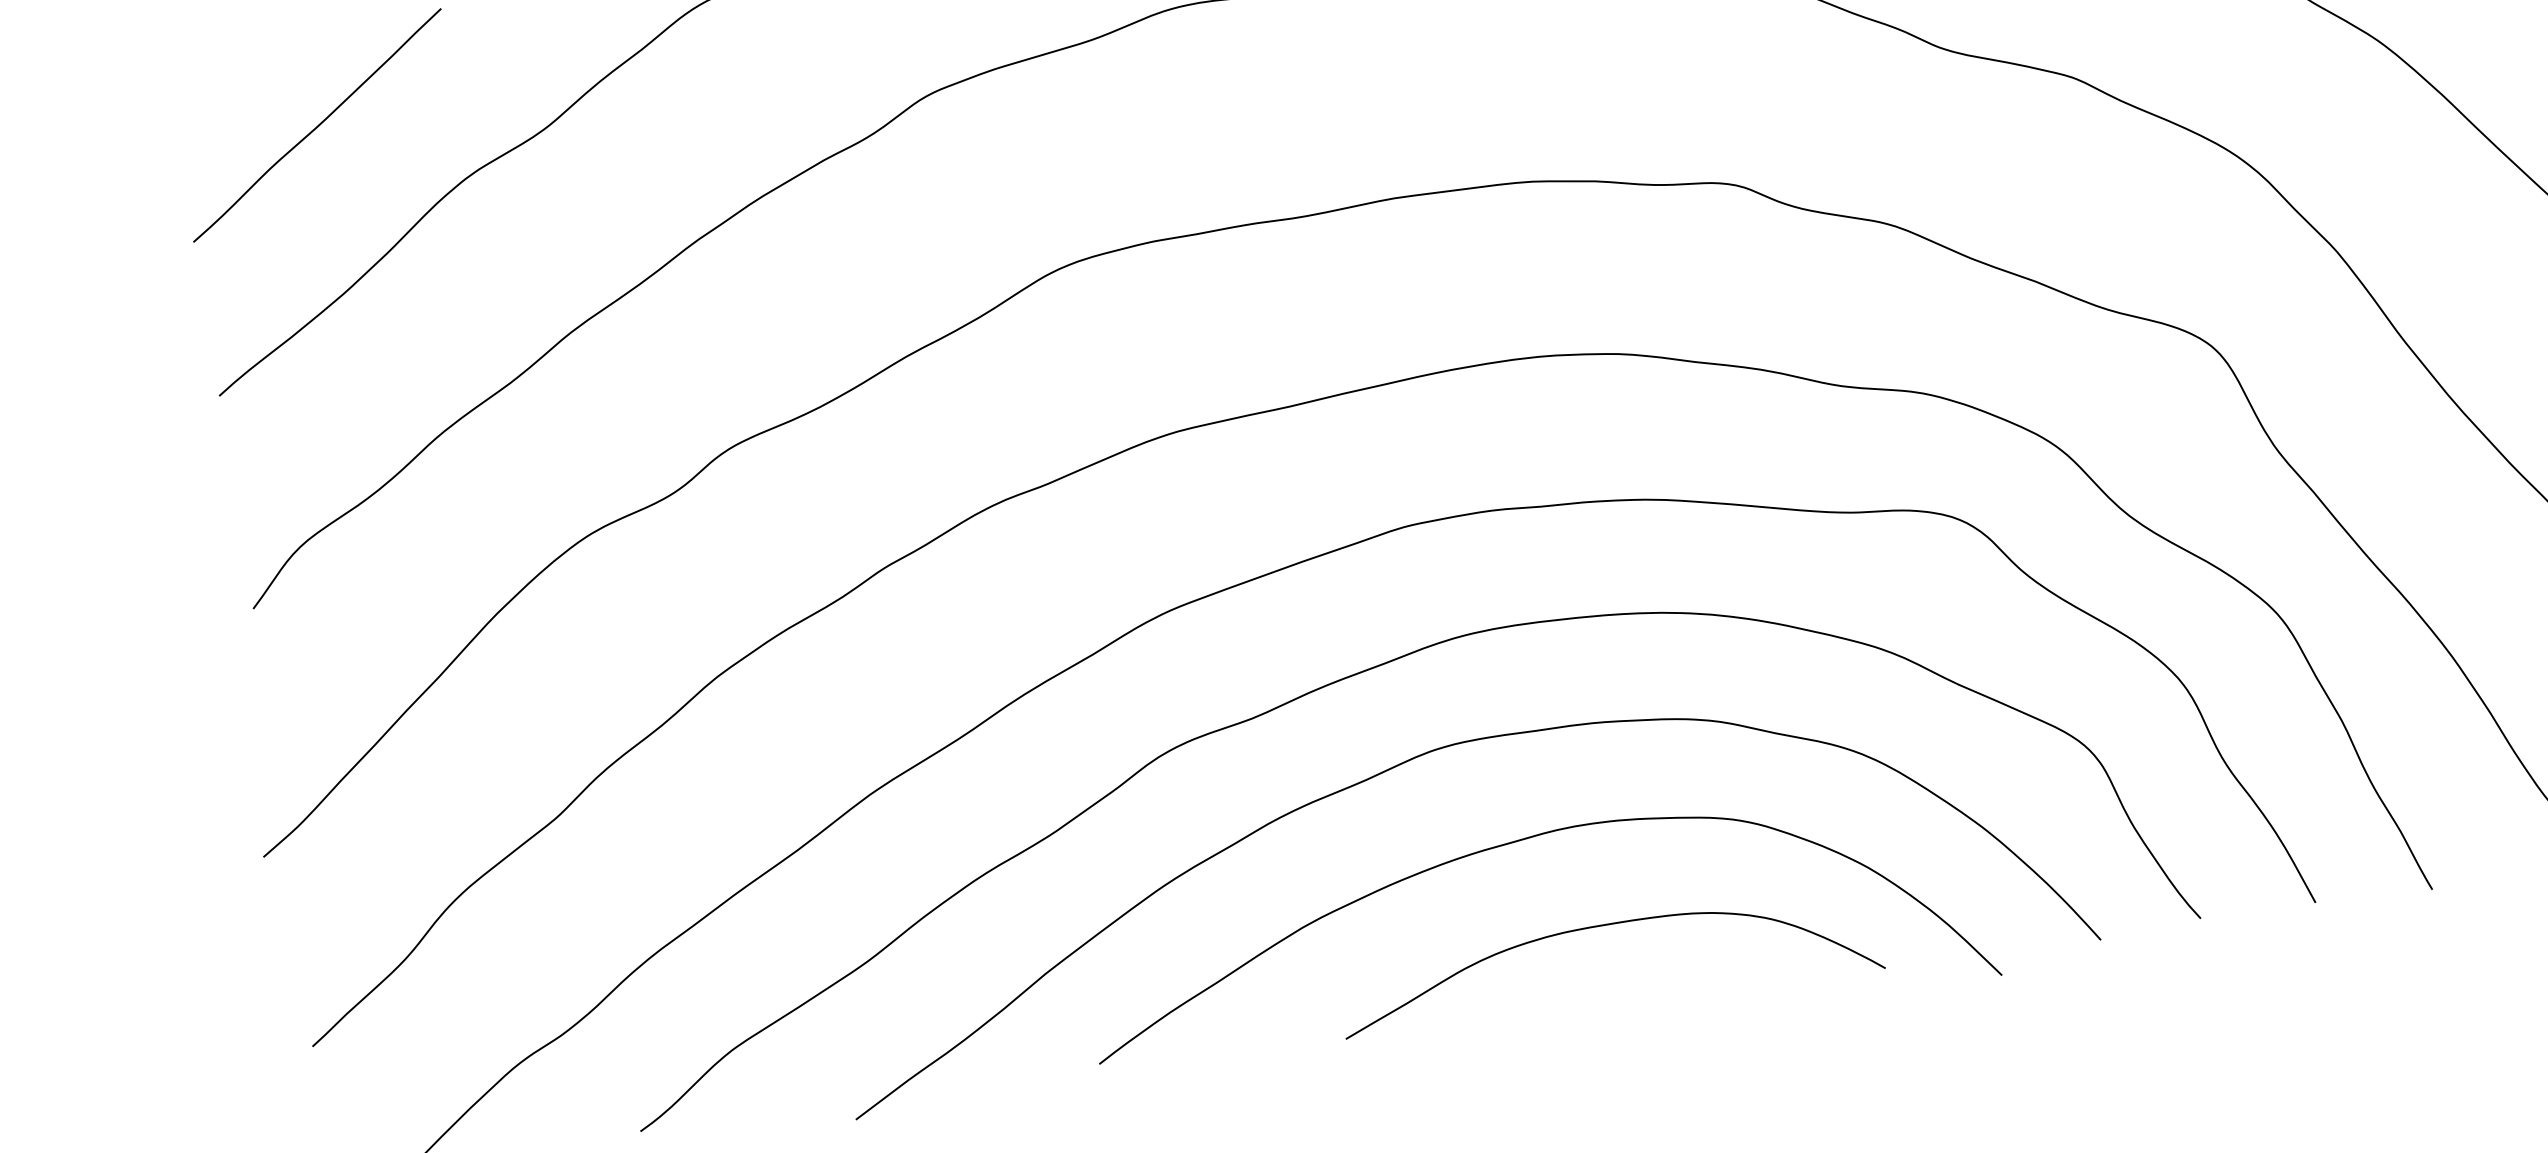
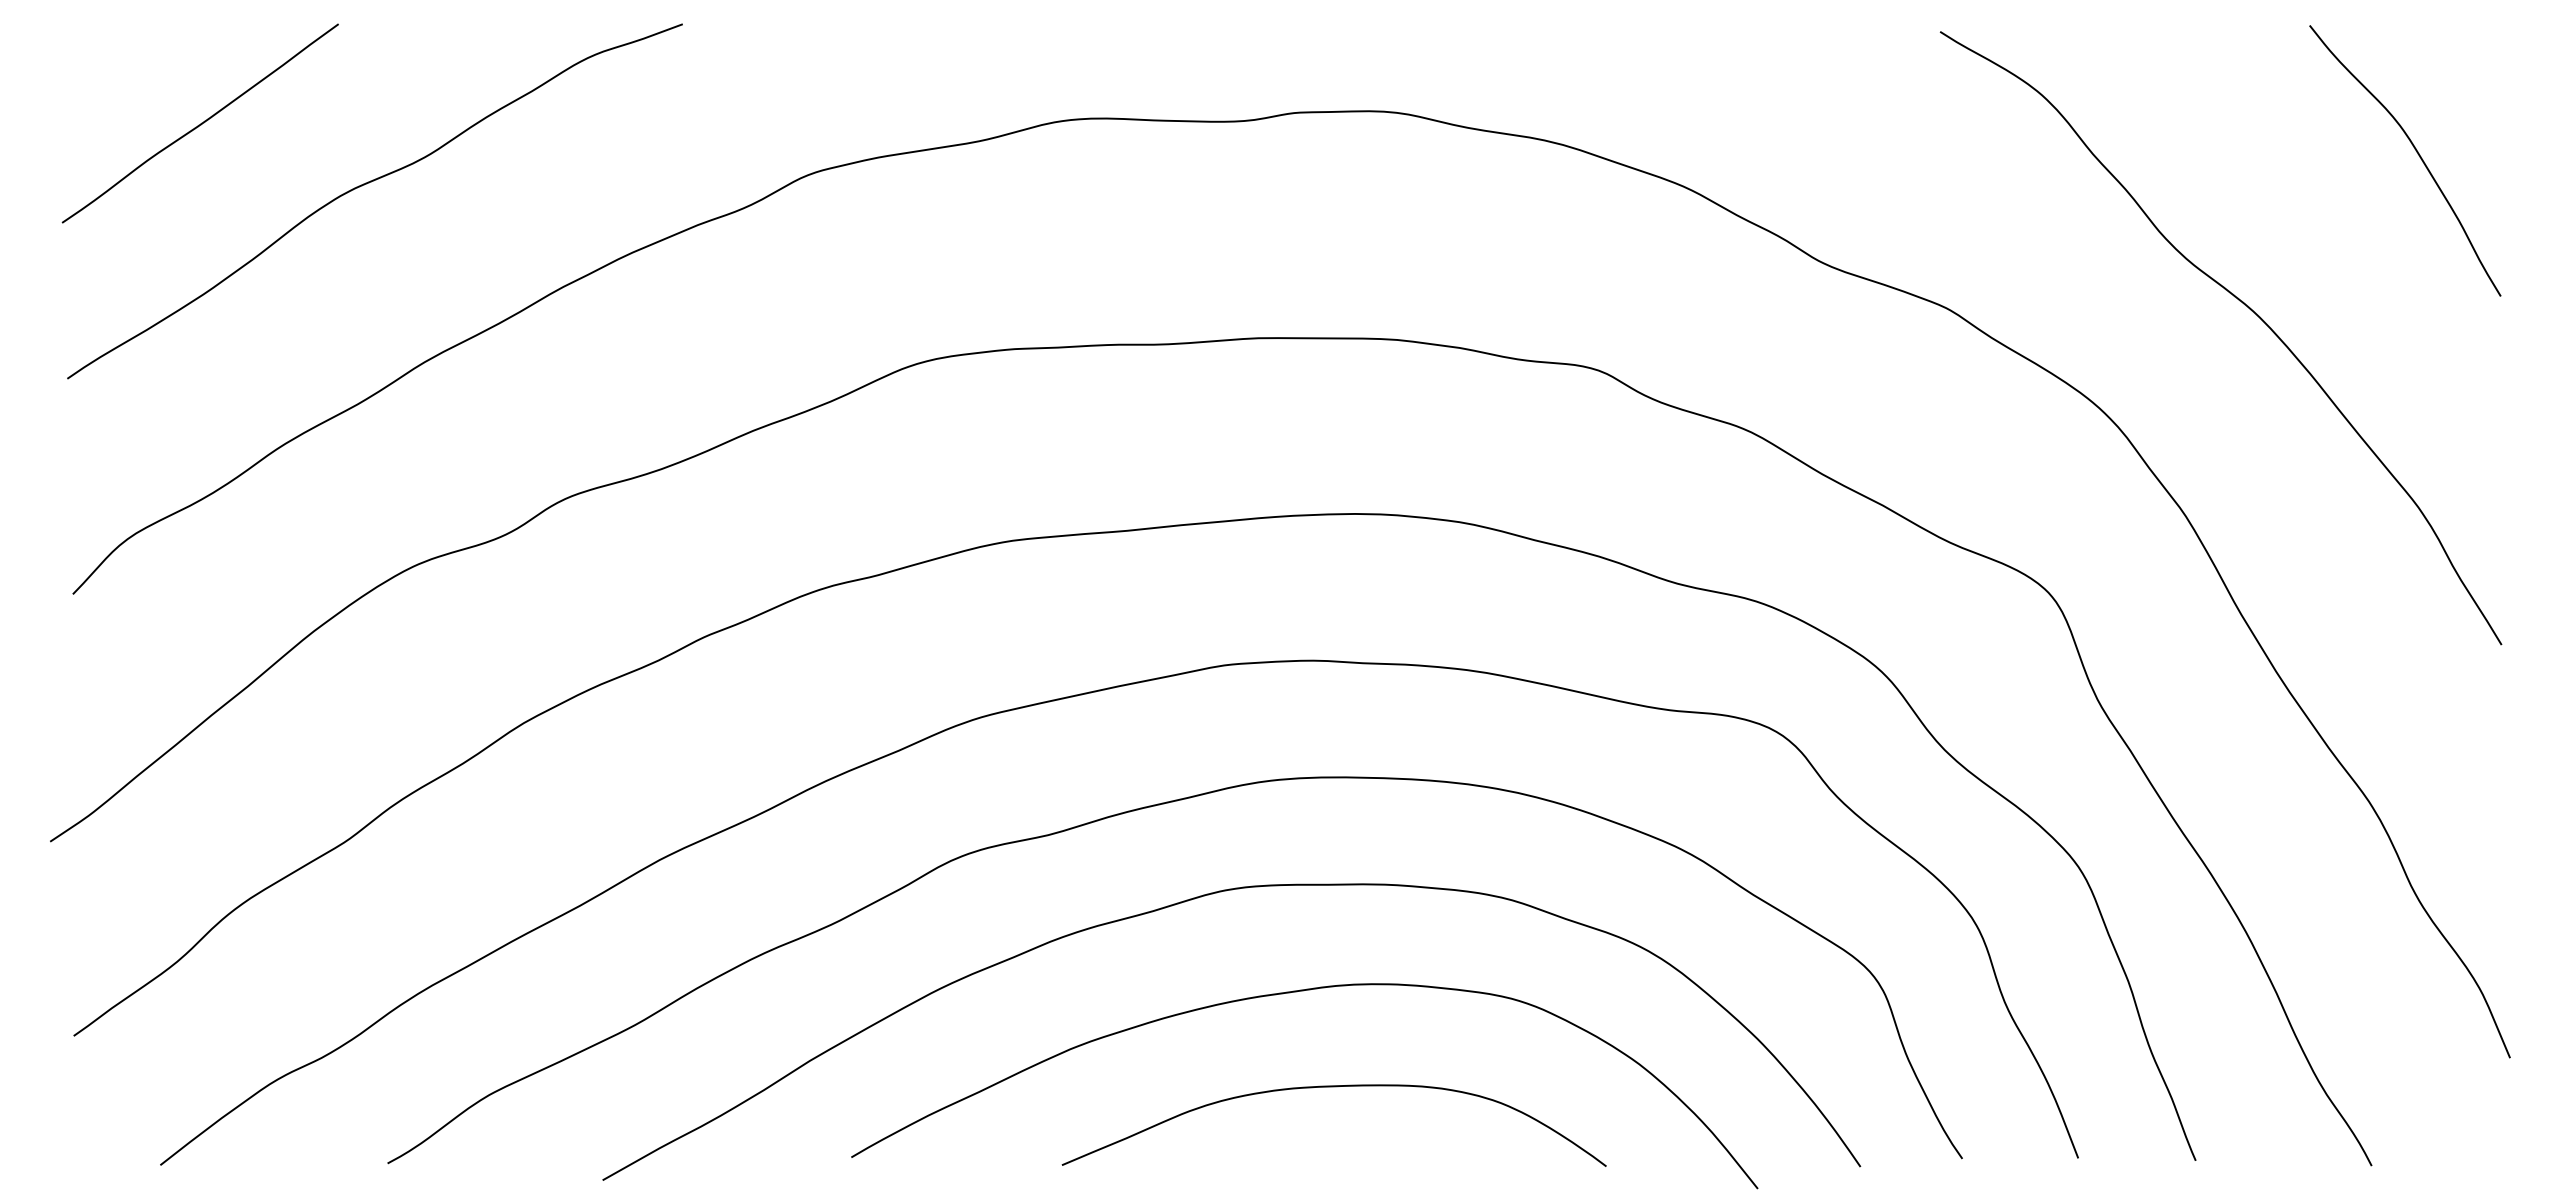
curve: (1604, 926) -> (1333, 1087), moved

